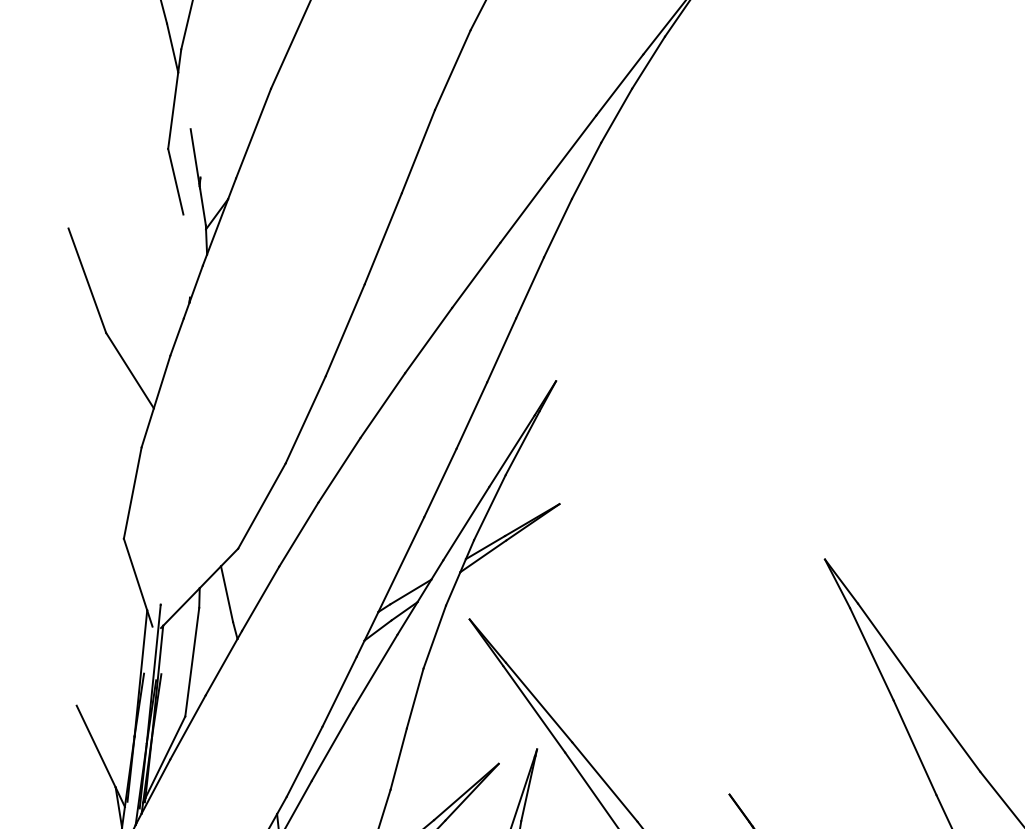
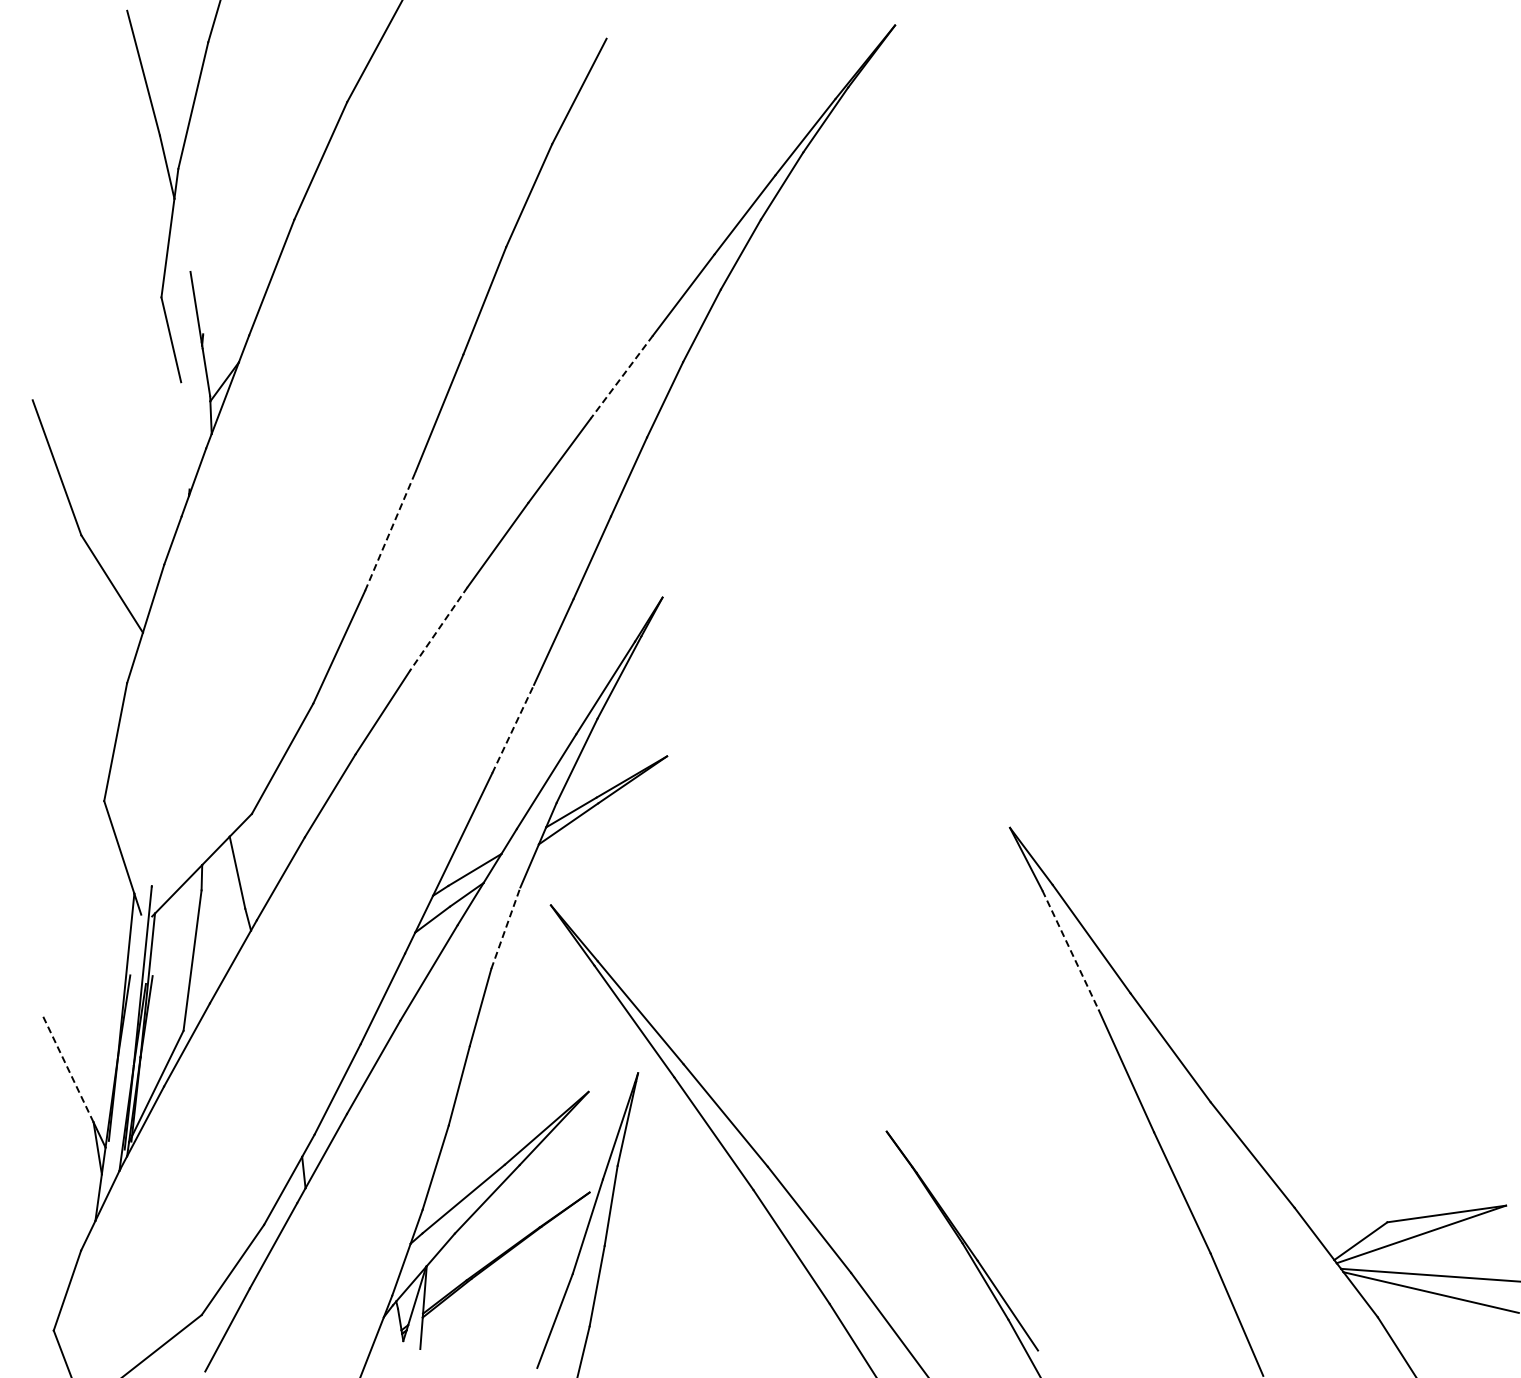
line: (524, 210) -> (621, 377), solid -> dashed
line: (345, 330) -> (390, 531), solid -> dashed
line: (382, 405) -> (438, 629), solid -> dashed
line: (440, 483) -> (513, 729), solid -> dashed
line: (435, 636) -> (506, 927), solid -> dashed
line: (871, 654) -> (1070, 950), solid -> dashed
line: (96, 746) -> (68, 1069), solid -> dashed

